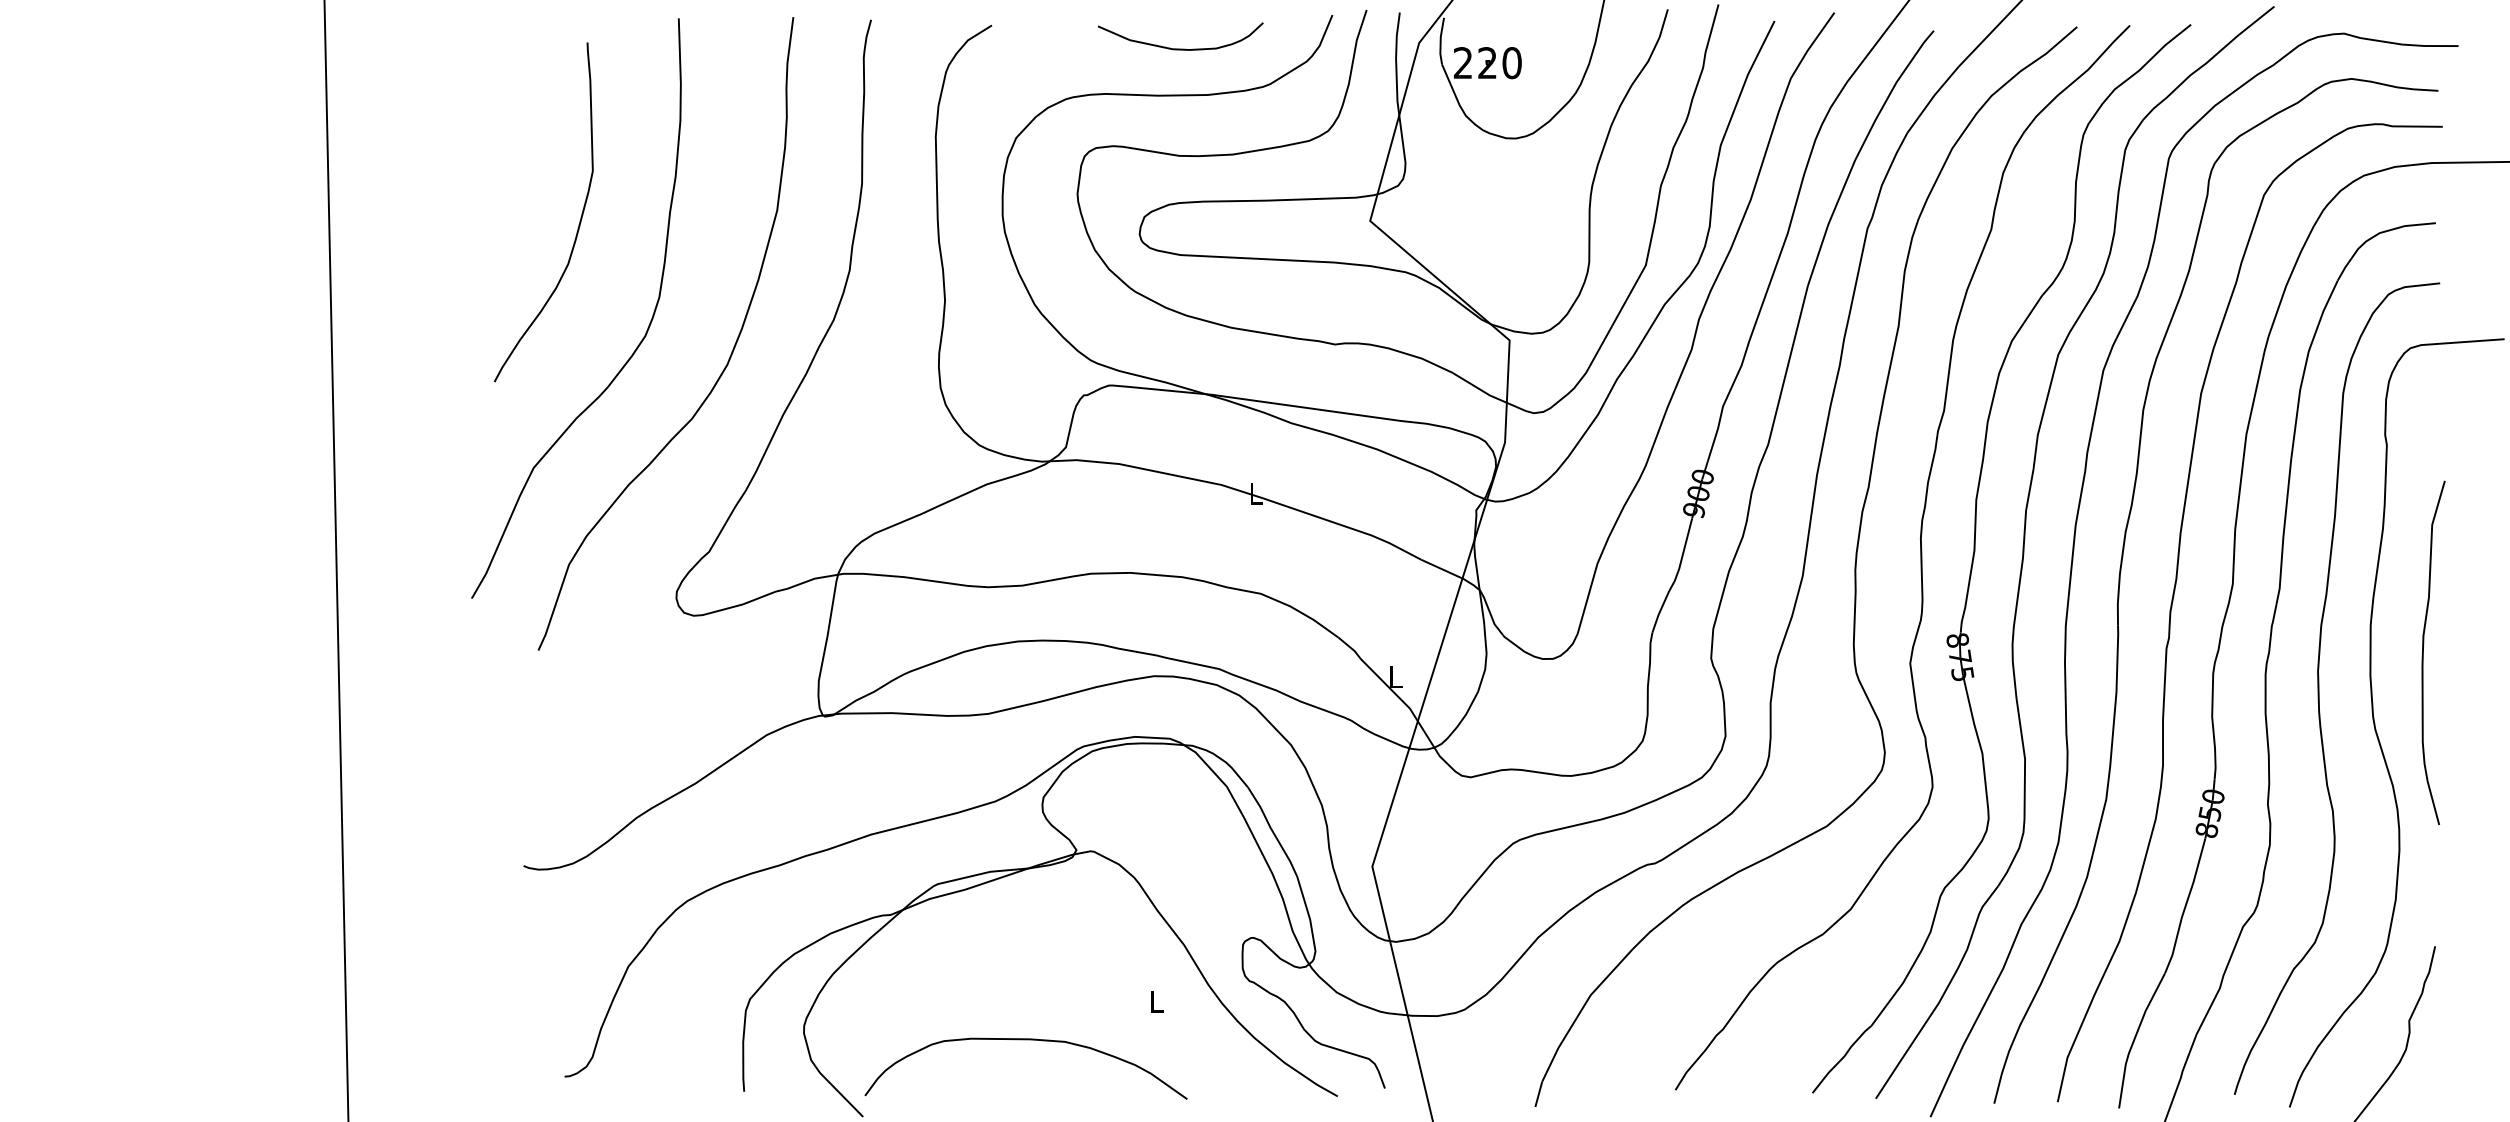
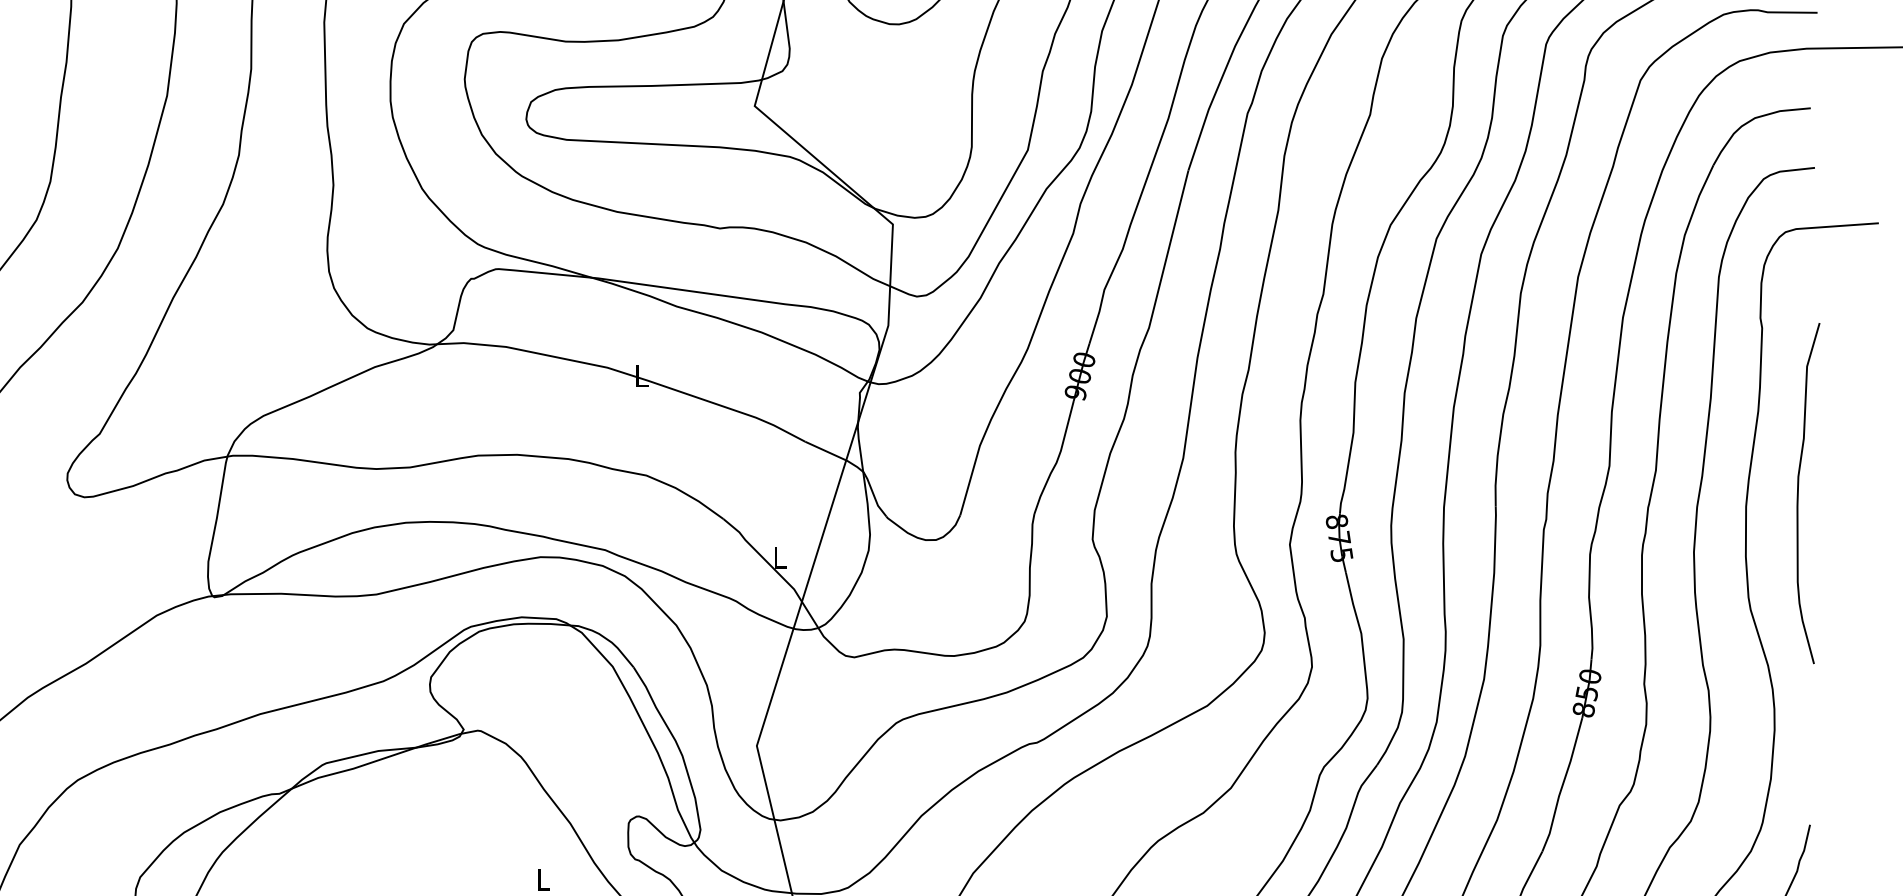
curve: (2423, 652) -> (1798, 493), moved

